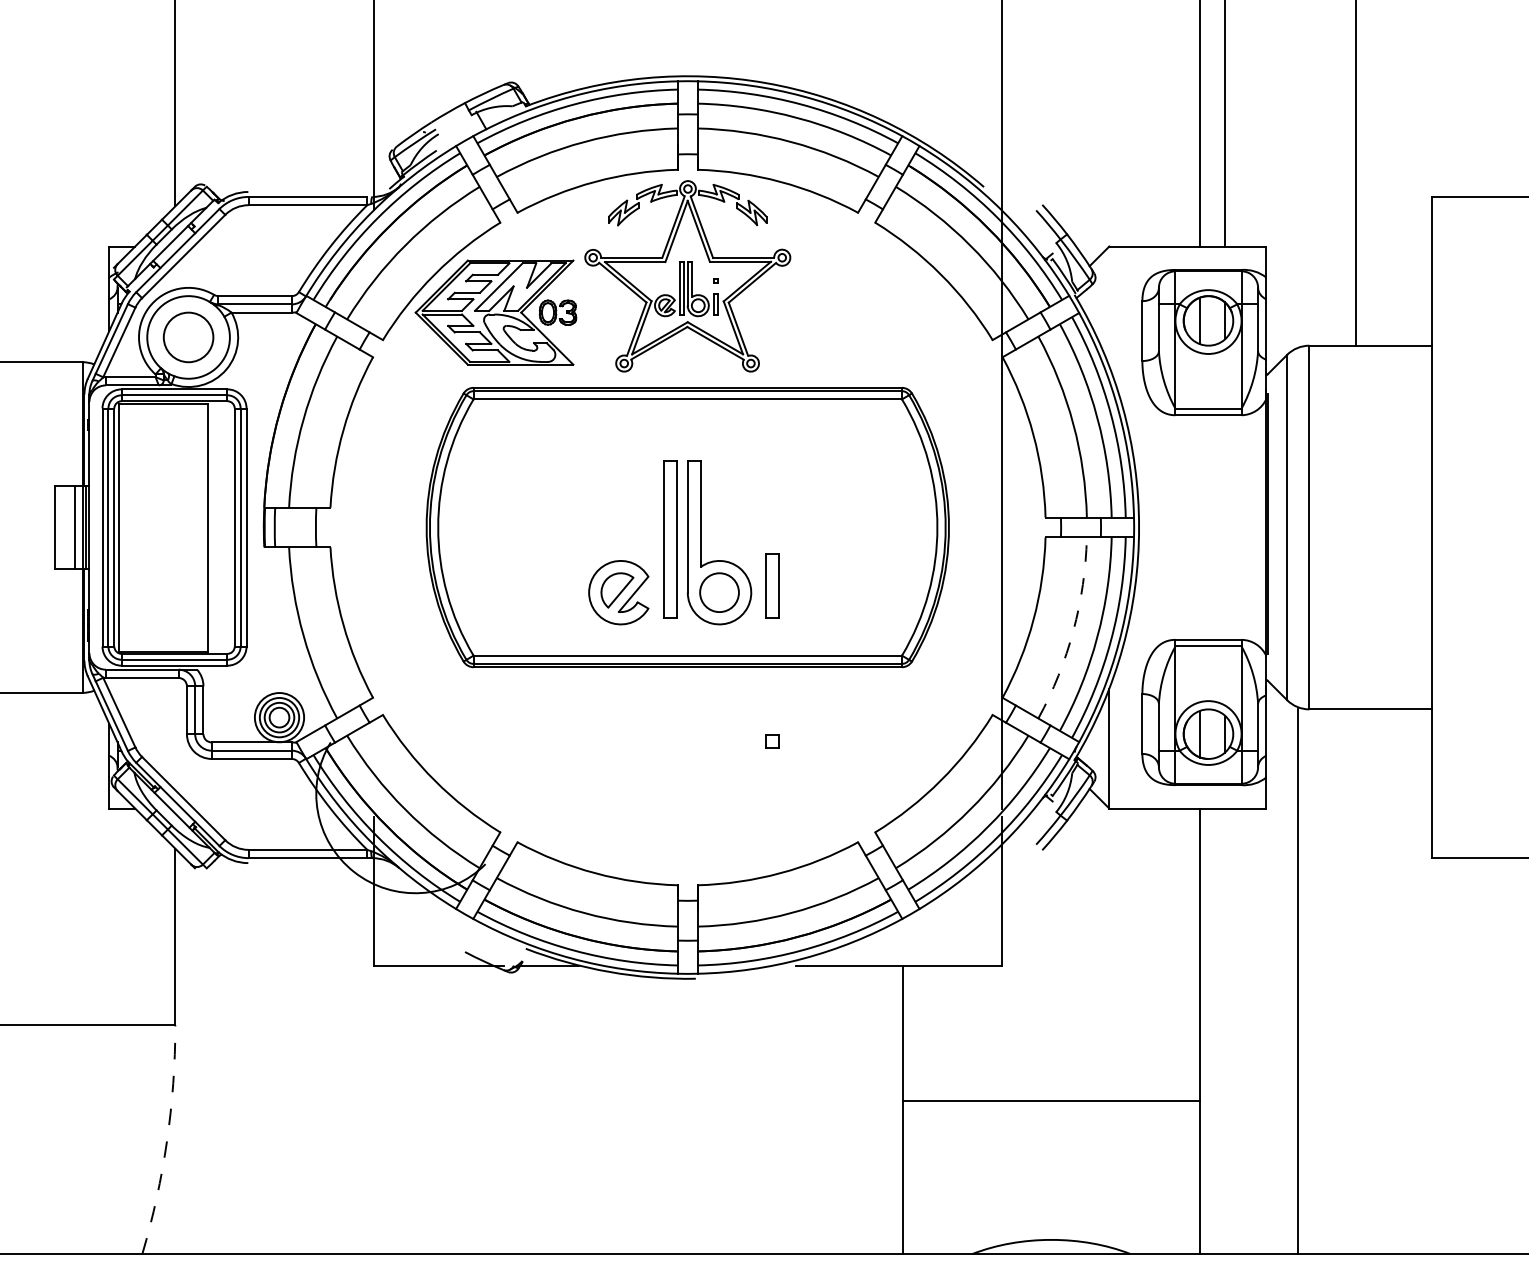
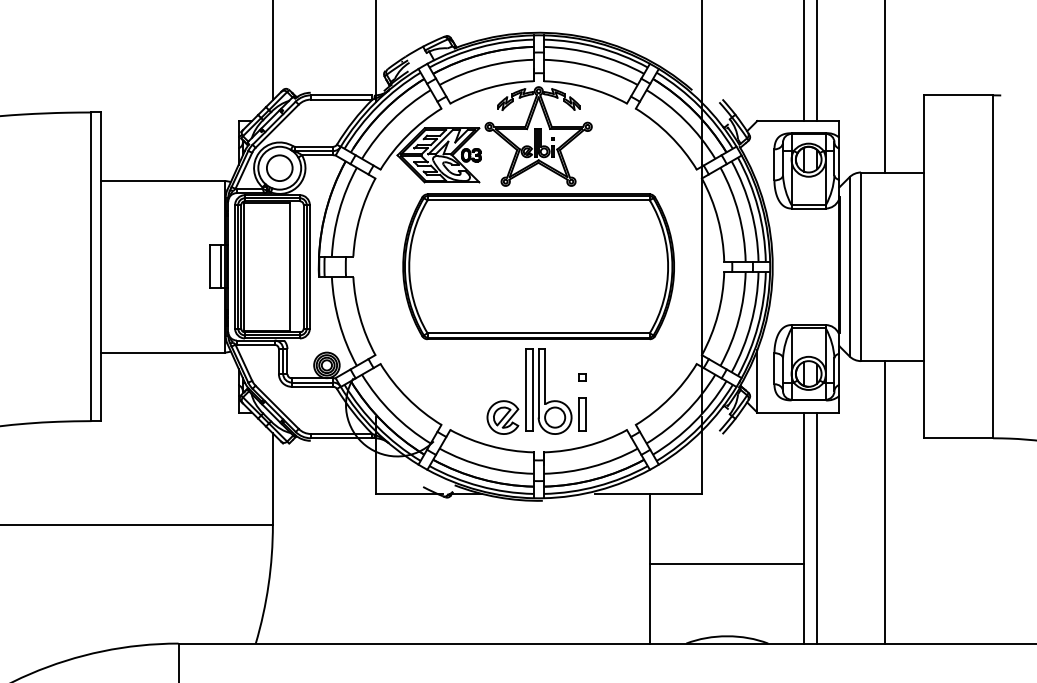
part: (683, 542) -> (536, 391), moved
arc: (1073, 631) -> (738, 320), dashed -> solid
line: (1298, 981) -> (885, 502), moved
line: (1225, 1030) -> (817, 527), added
arc: (166, 1140) -> (268, 584), dashed -> solid

